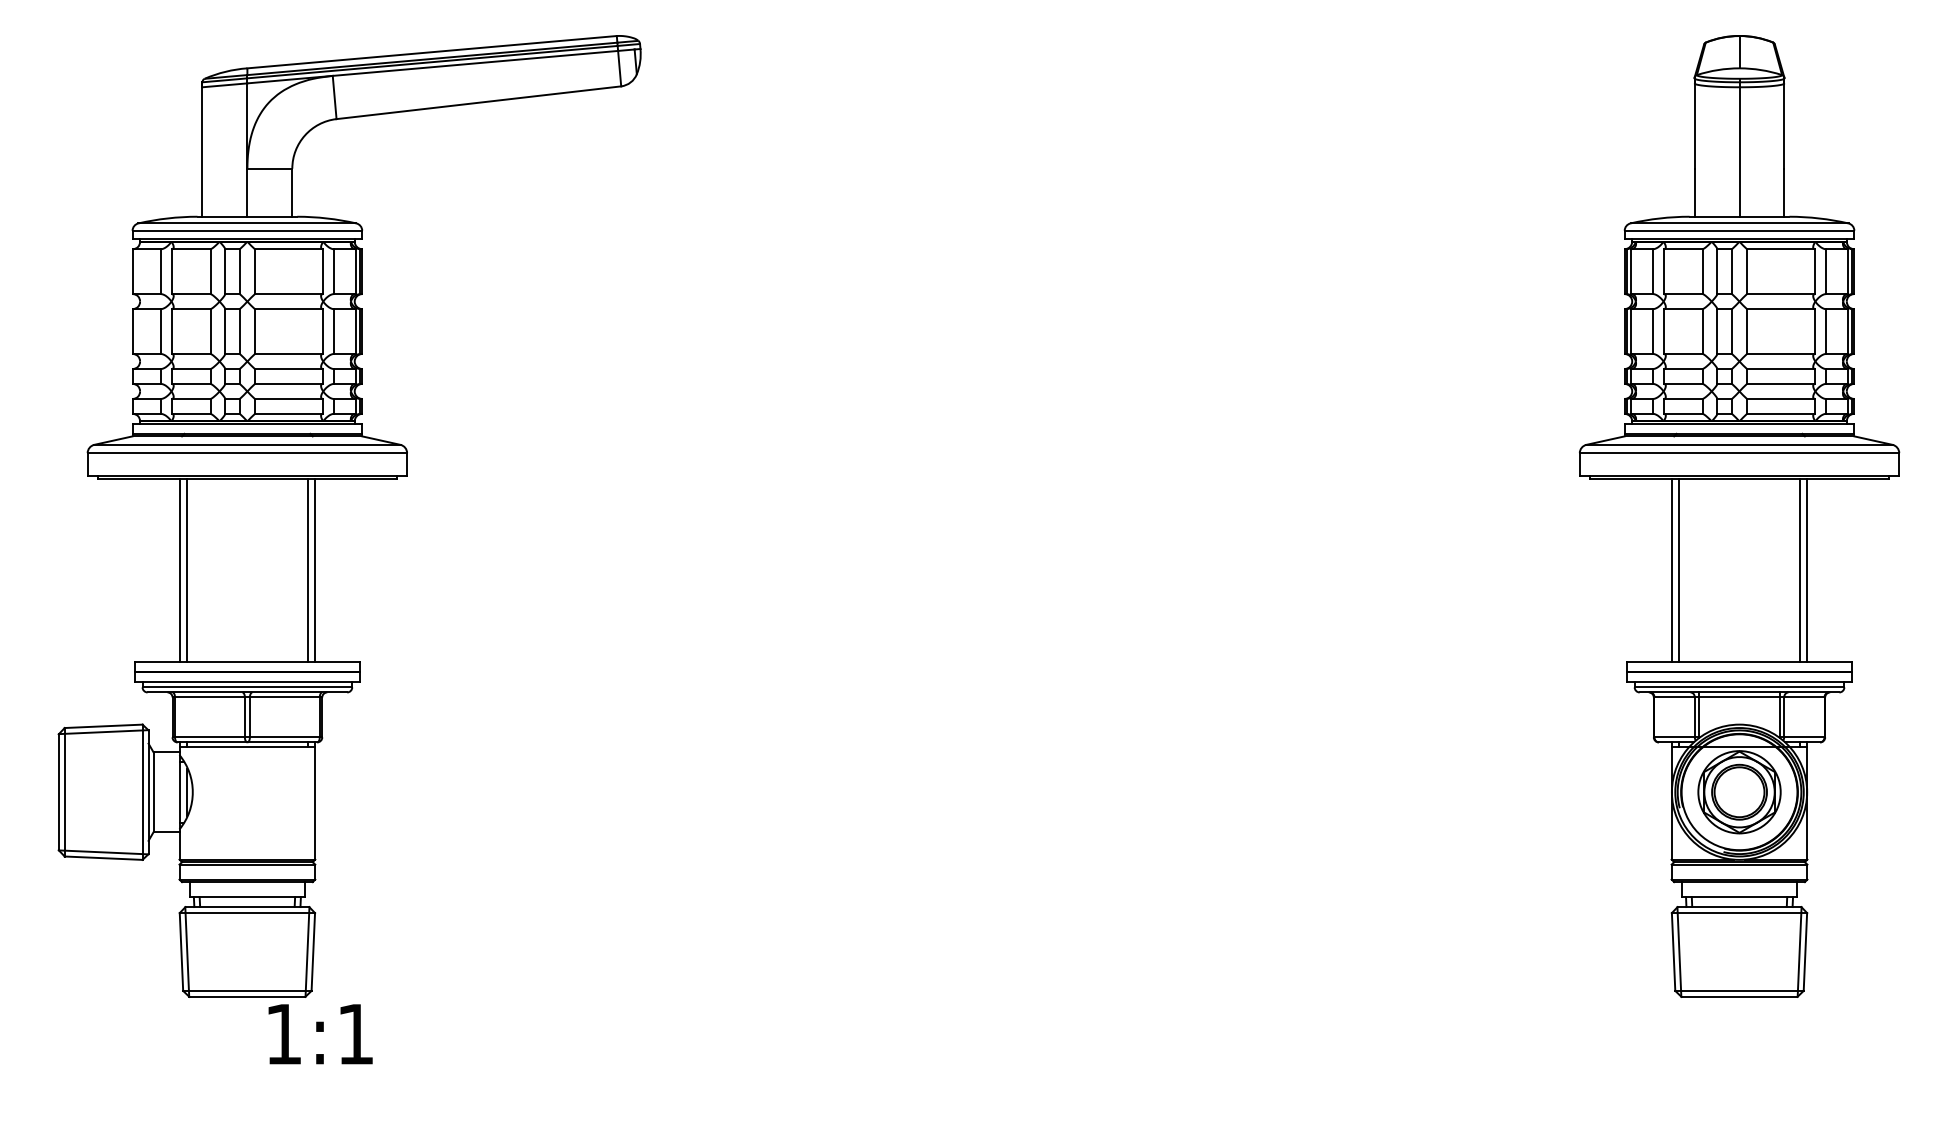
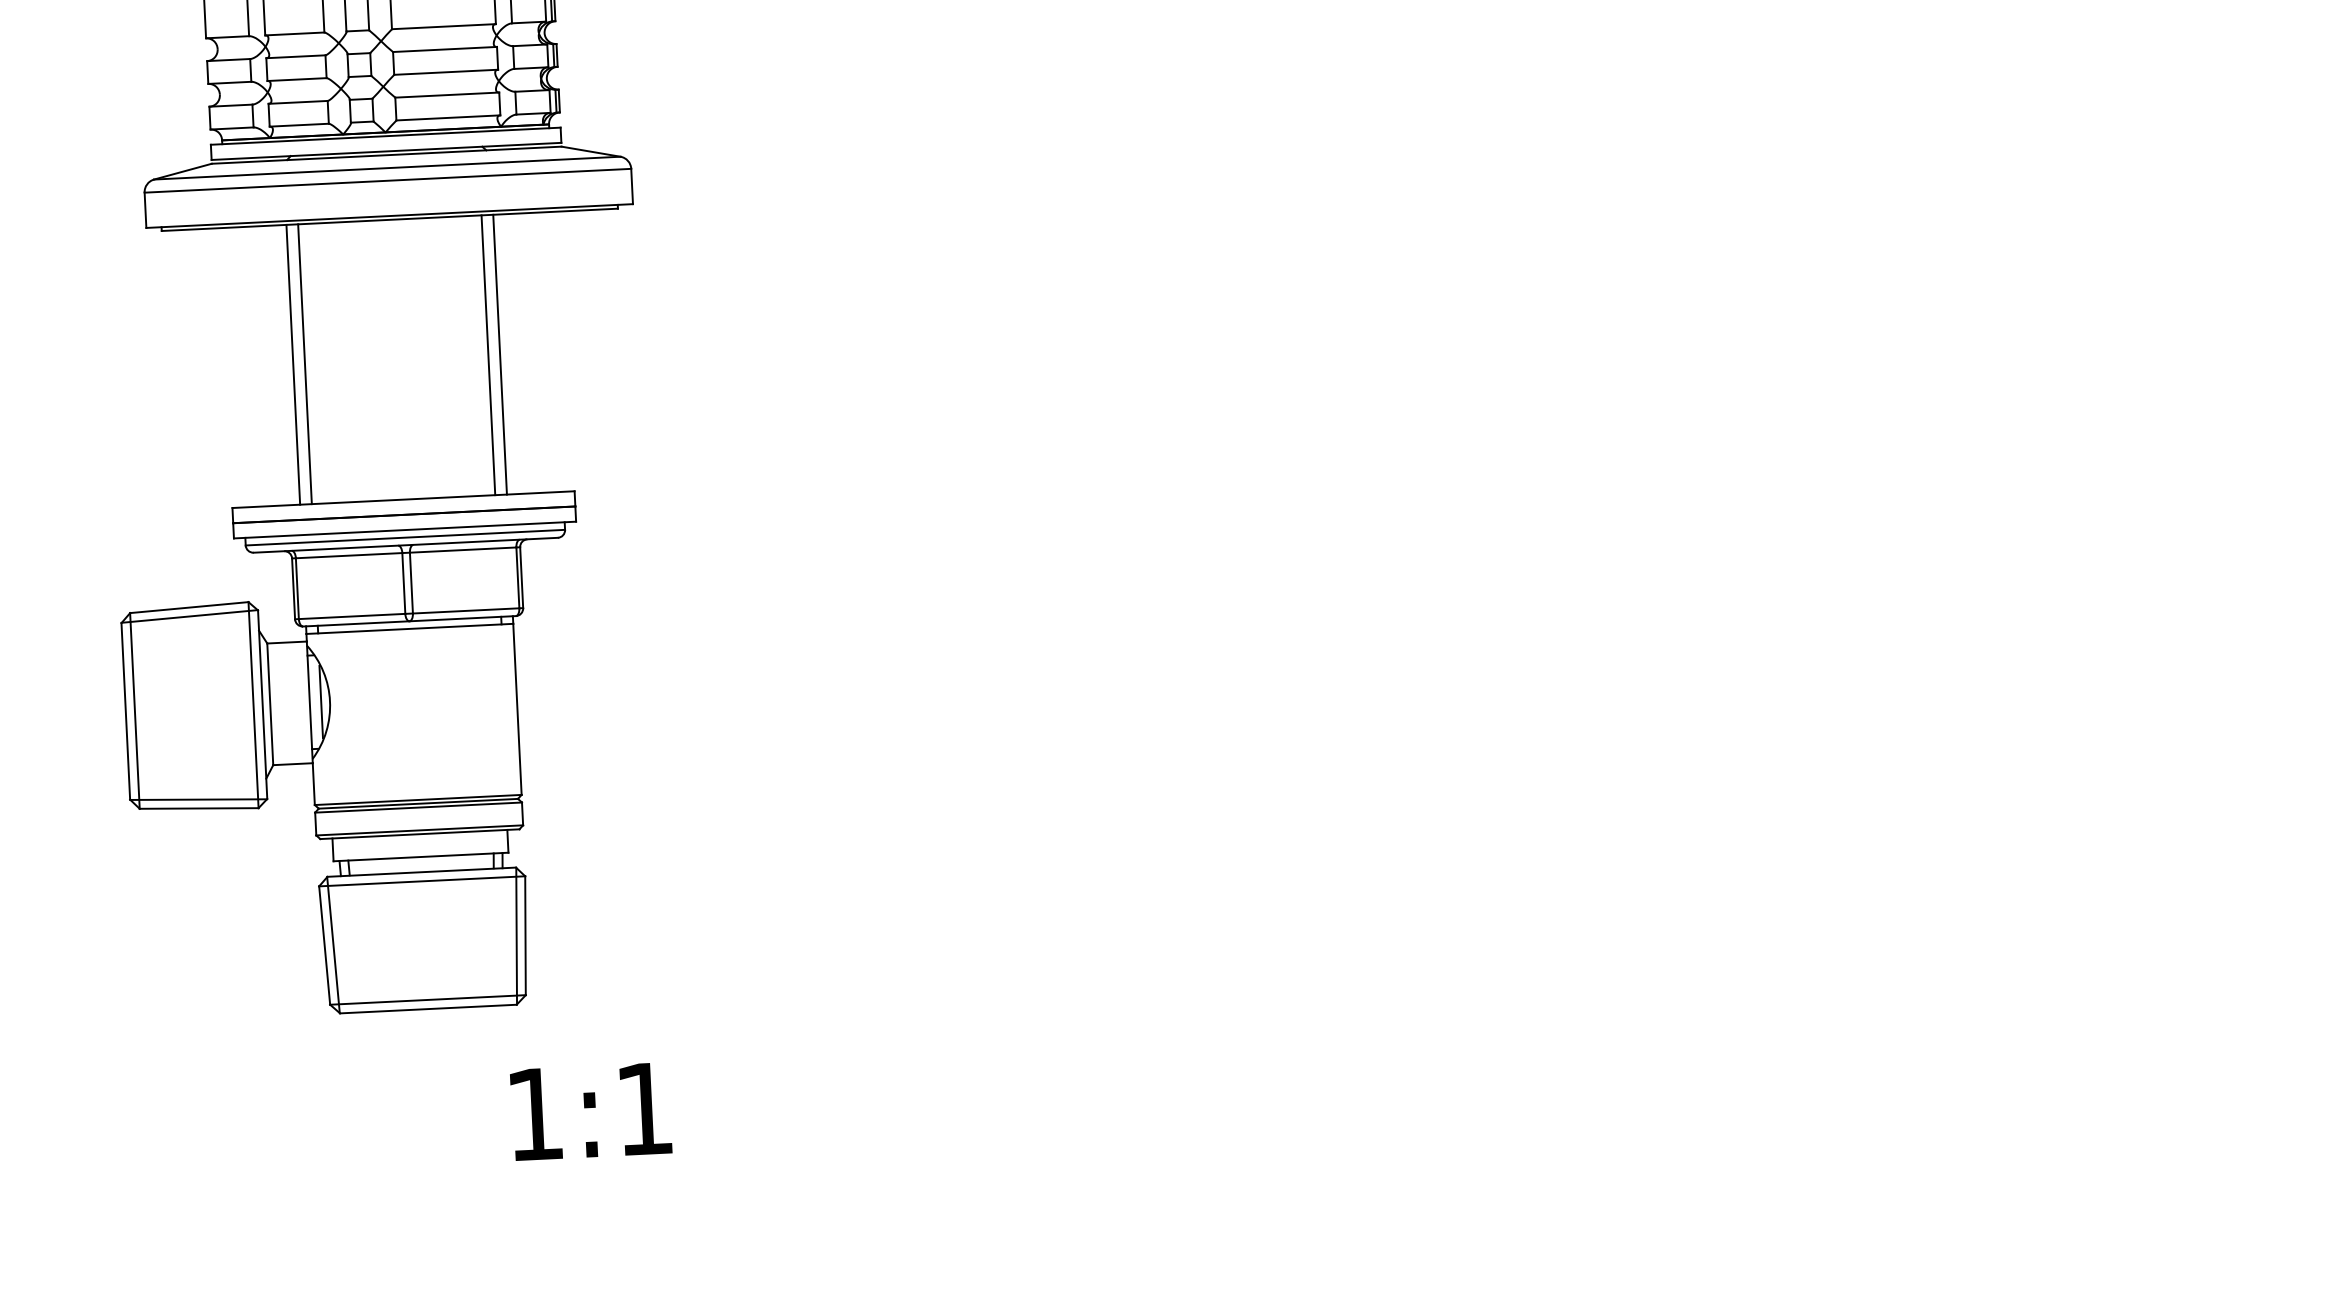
text: (320, 1034) -> (590, 1111), moved

